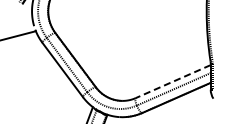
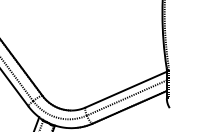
line: (173, 81) -> (126, 89), dashed -> solid

